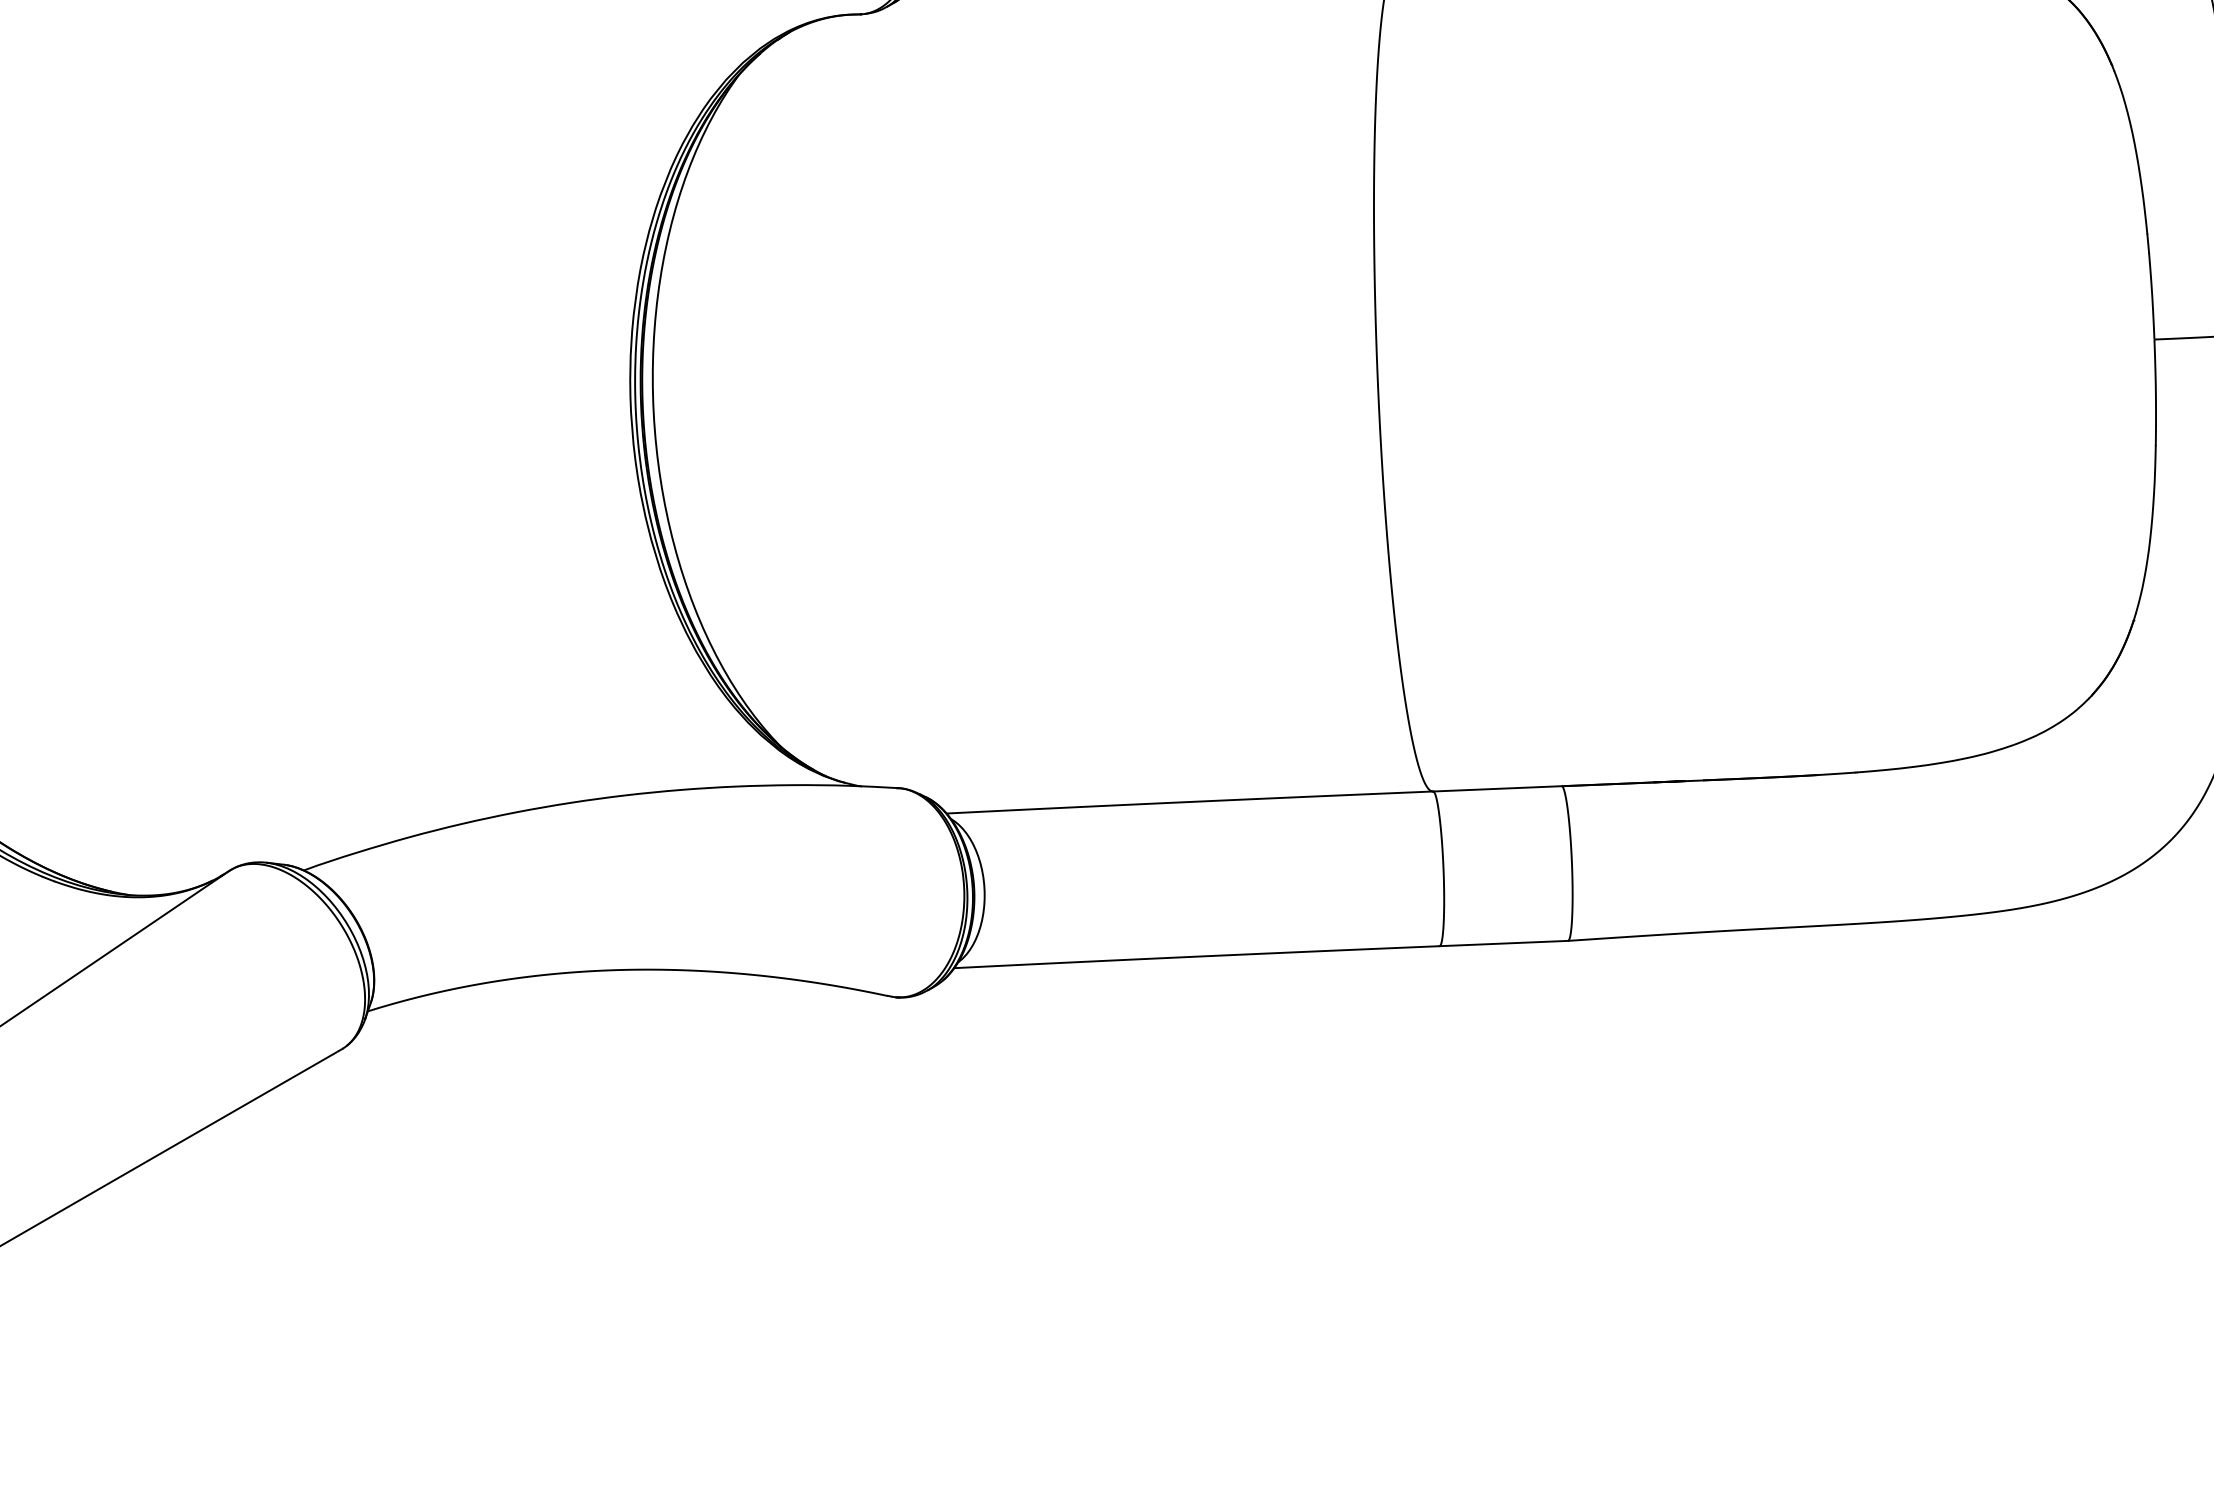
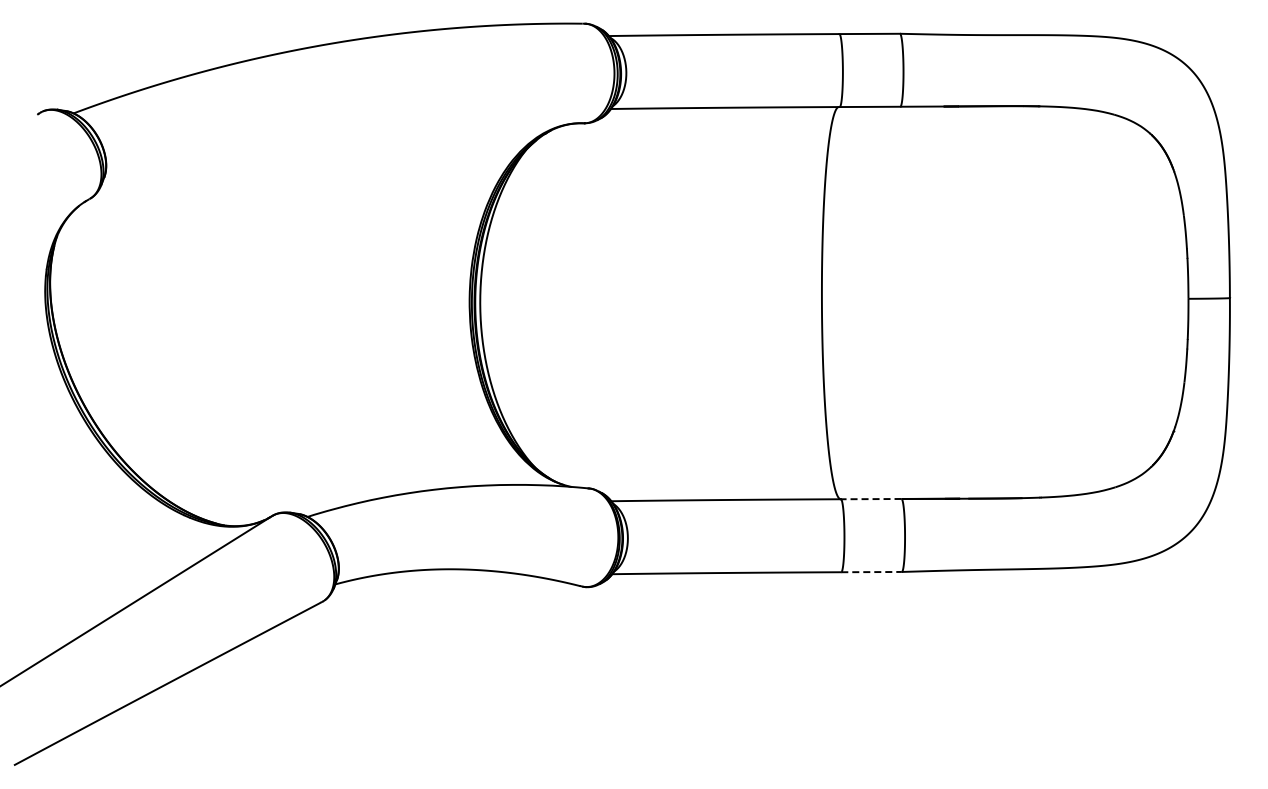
line: (1495, 789) -> (870, 499), solid -> dashed
line: (1505, 944) -> (872, 572), solid -> dashed

